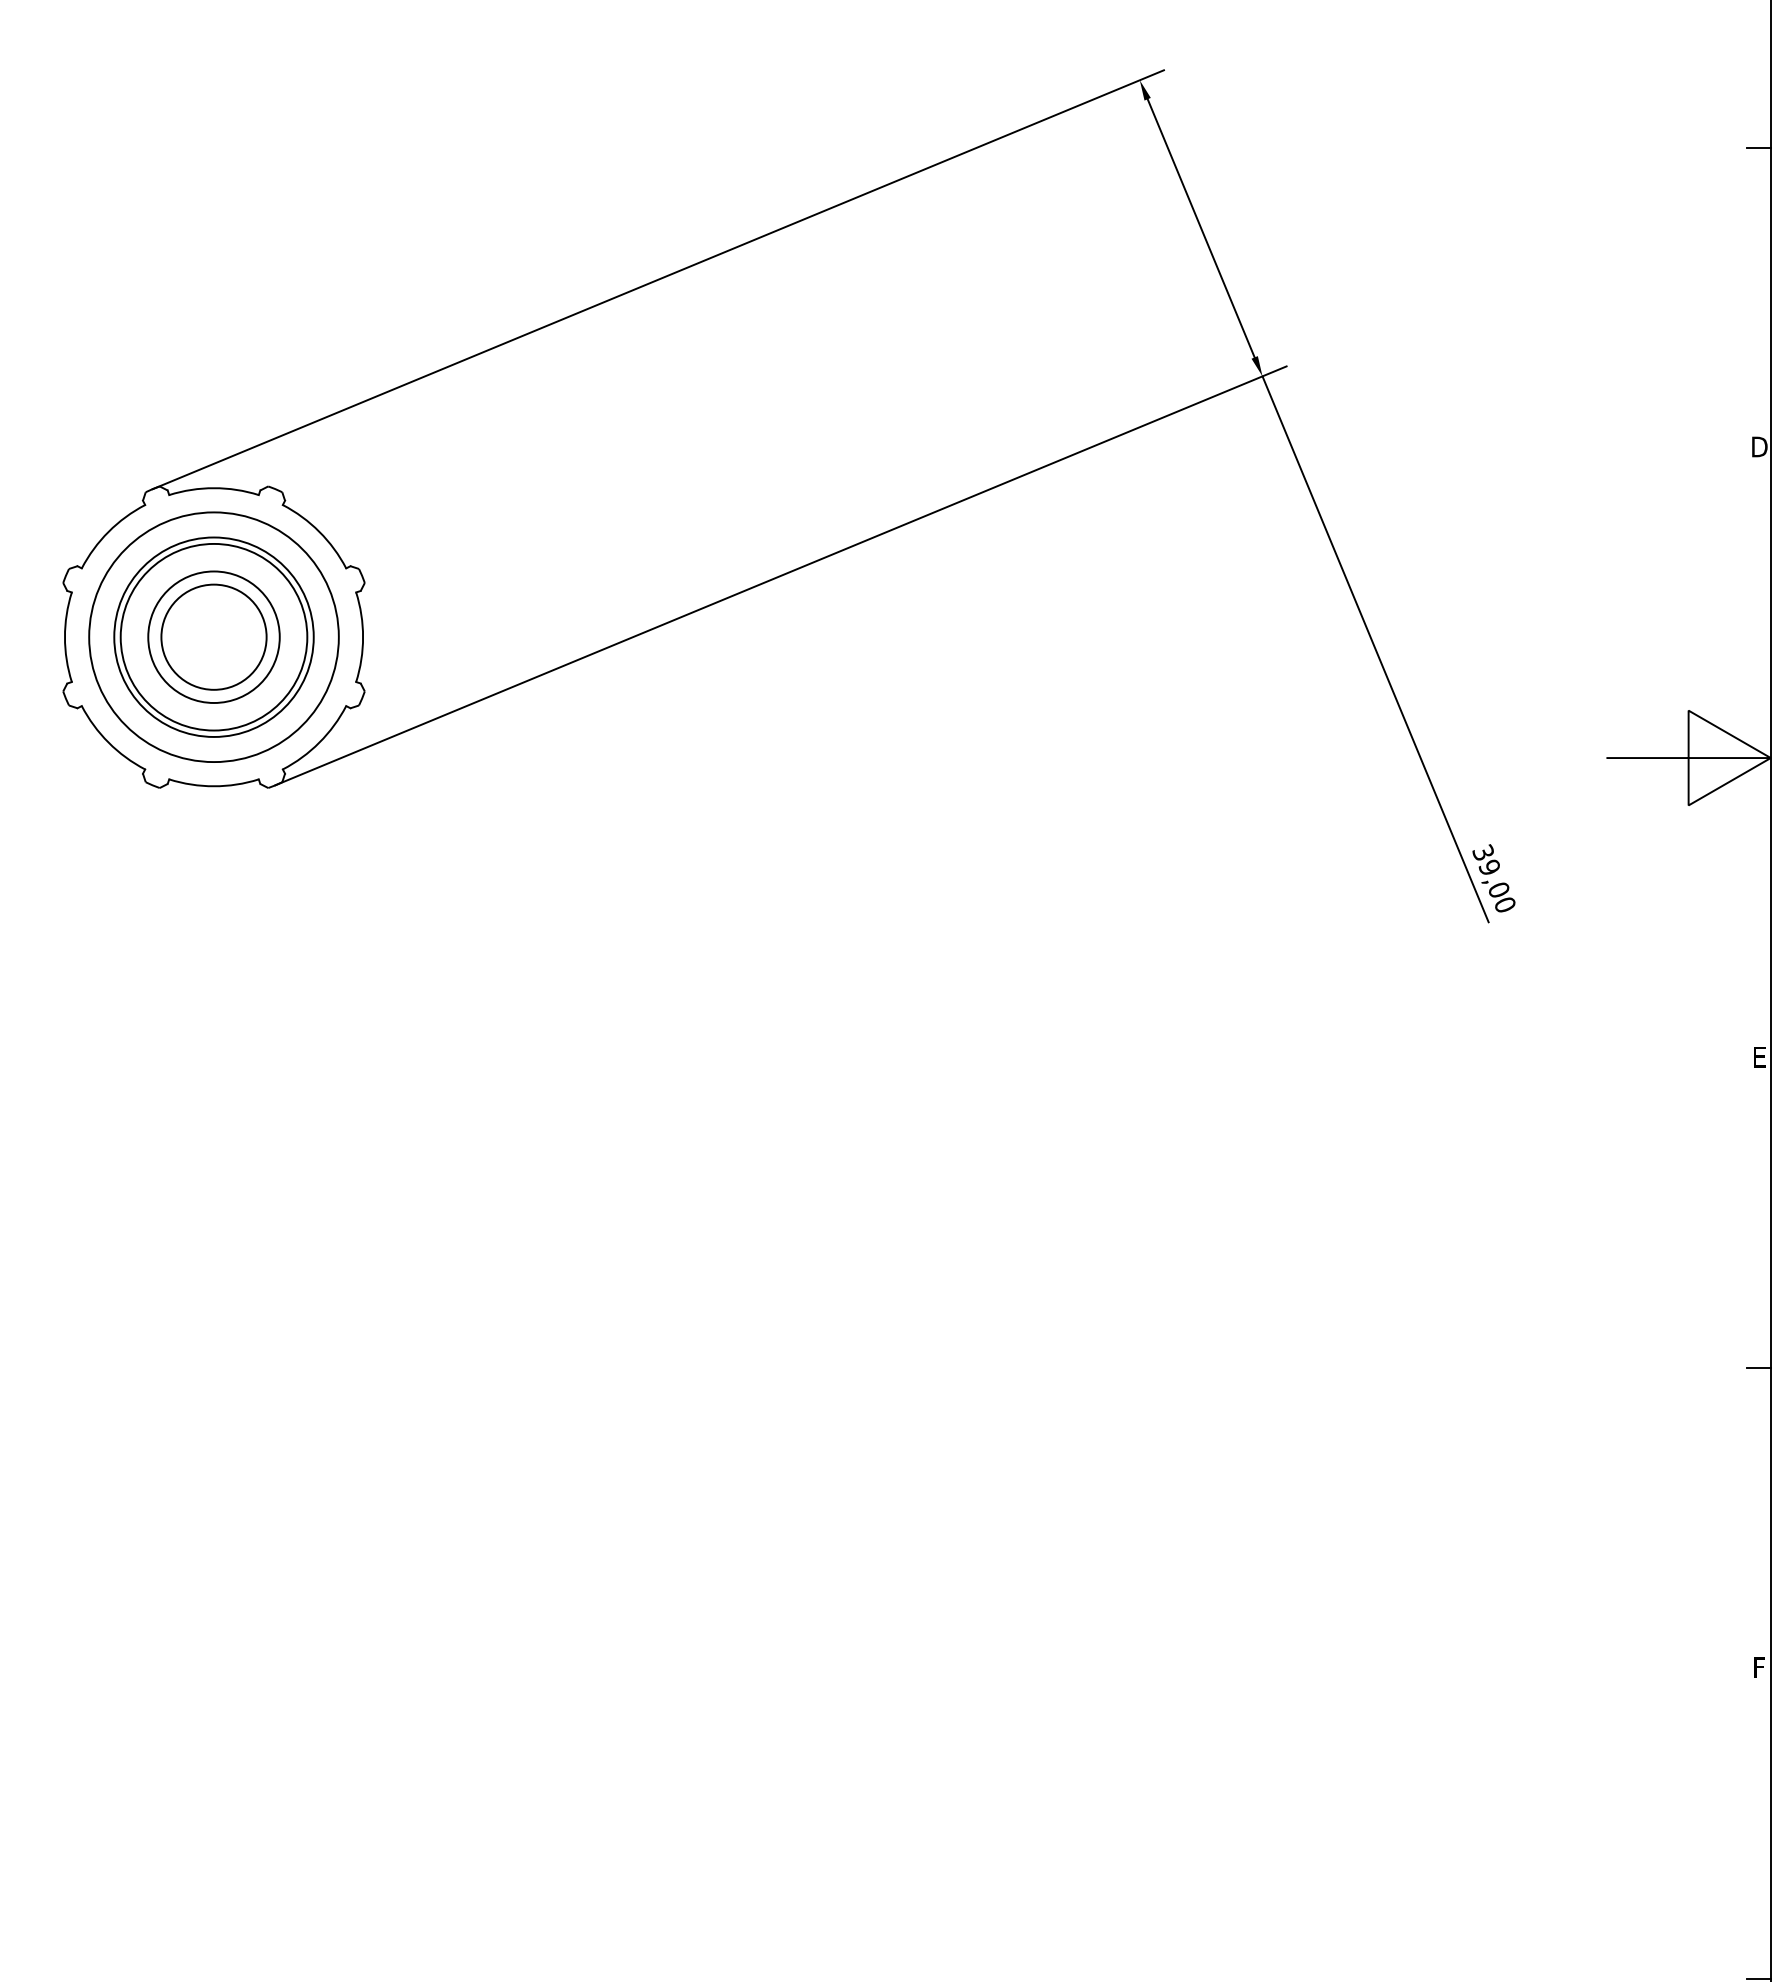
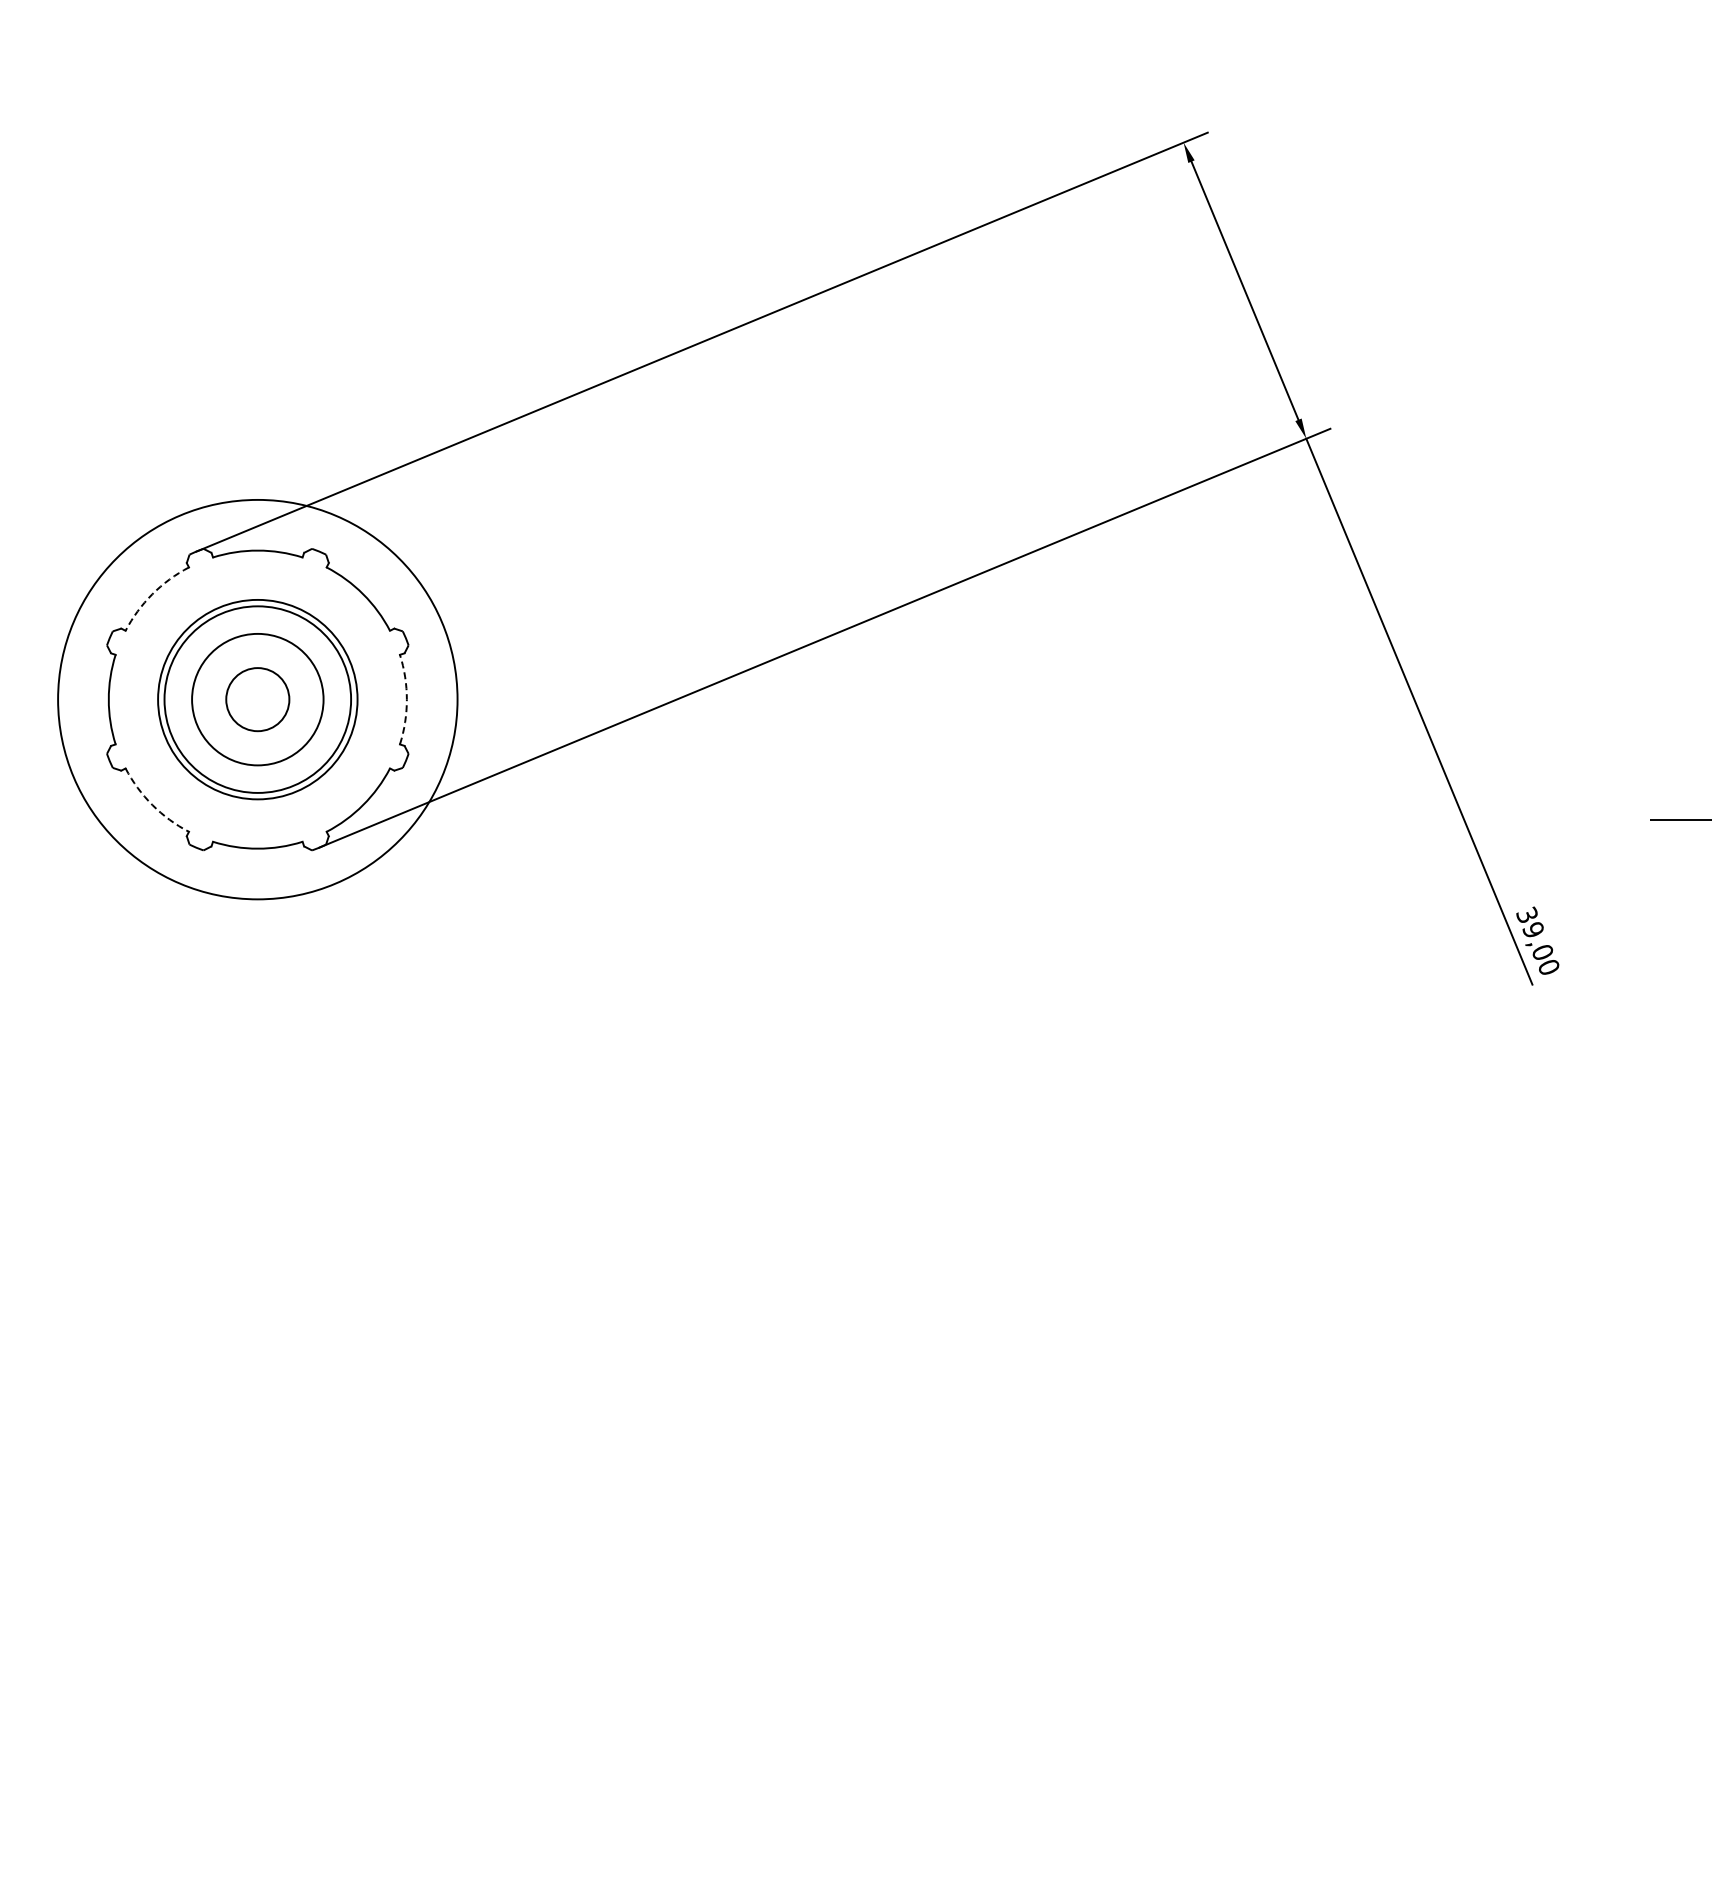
arc: (108, 531) -> (152, 593), solid -> dashed
circle: (213, 636) -> (257, 698), size x0.6
circle: (213, 637) -> (257, 699), size x1.6
arc: (363, 637) -> (407, 699), solid -> dashed
arc: (108, 742) -> (152, 804), solid -> dashed

